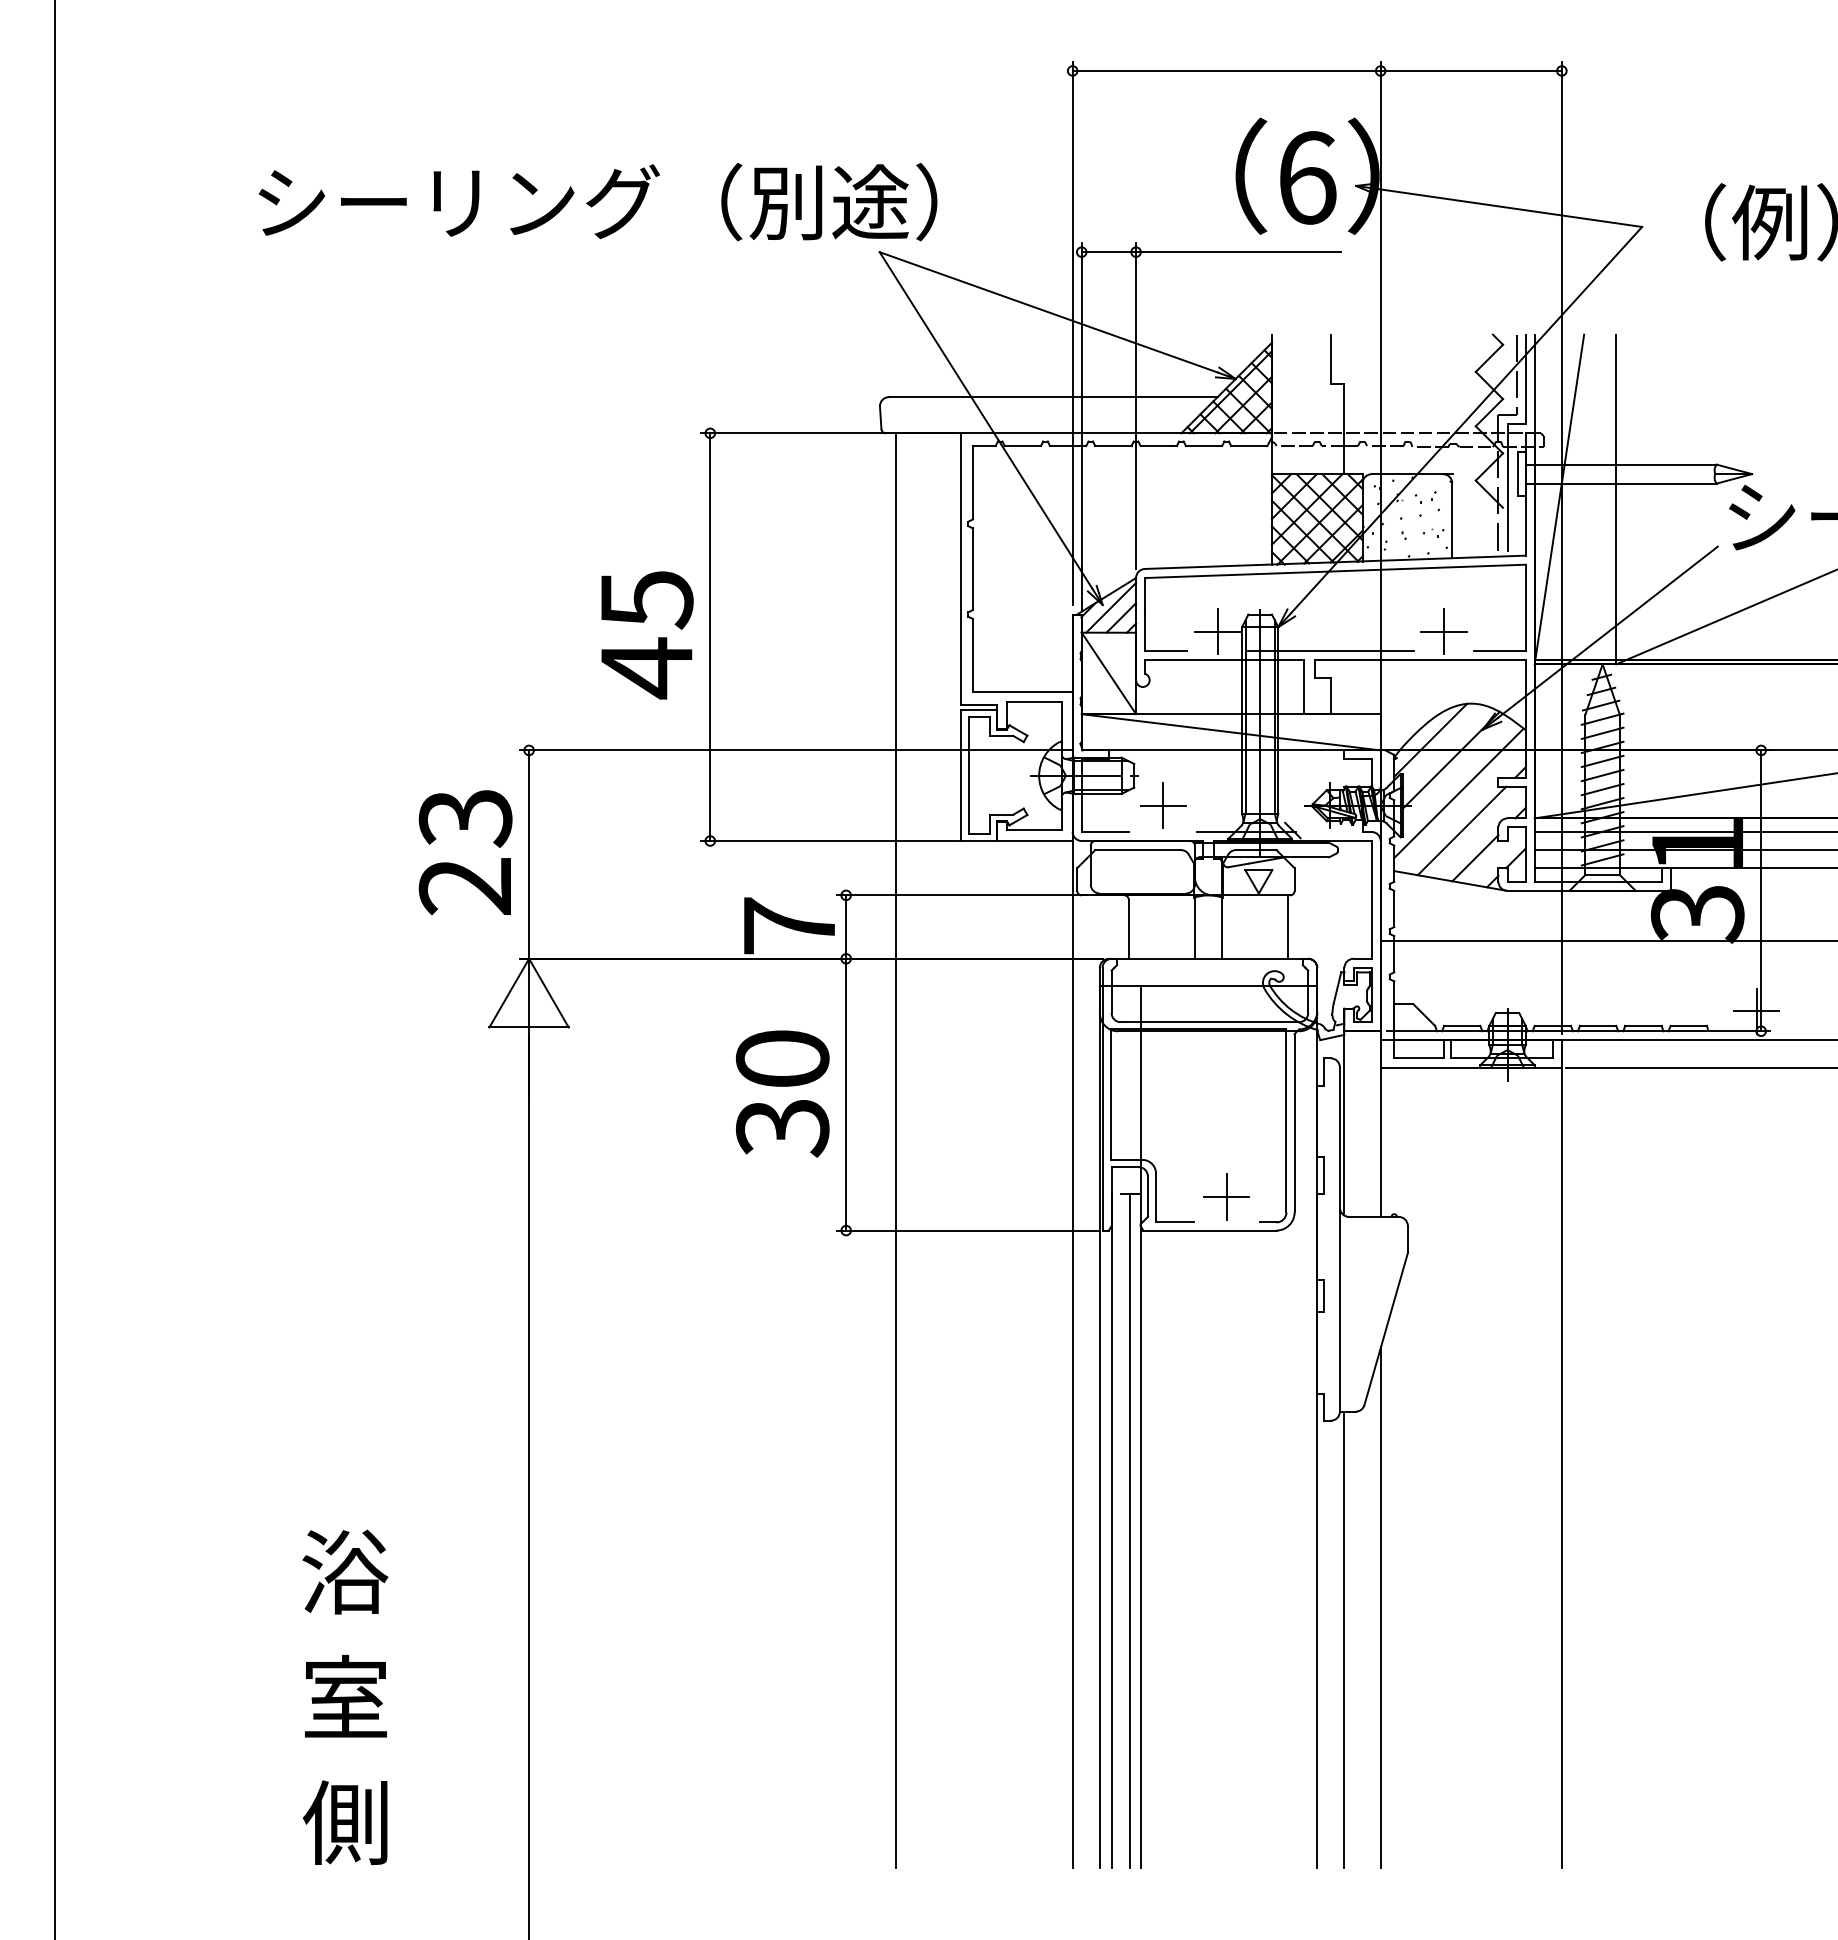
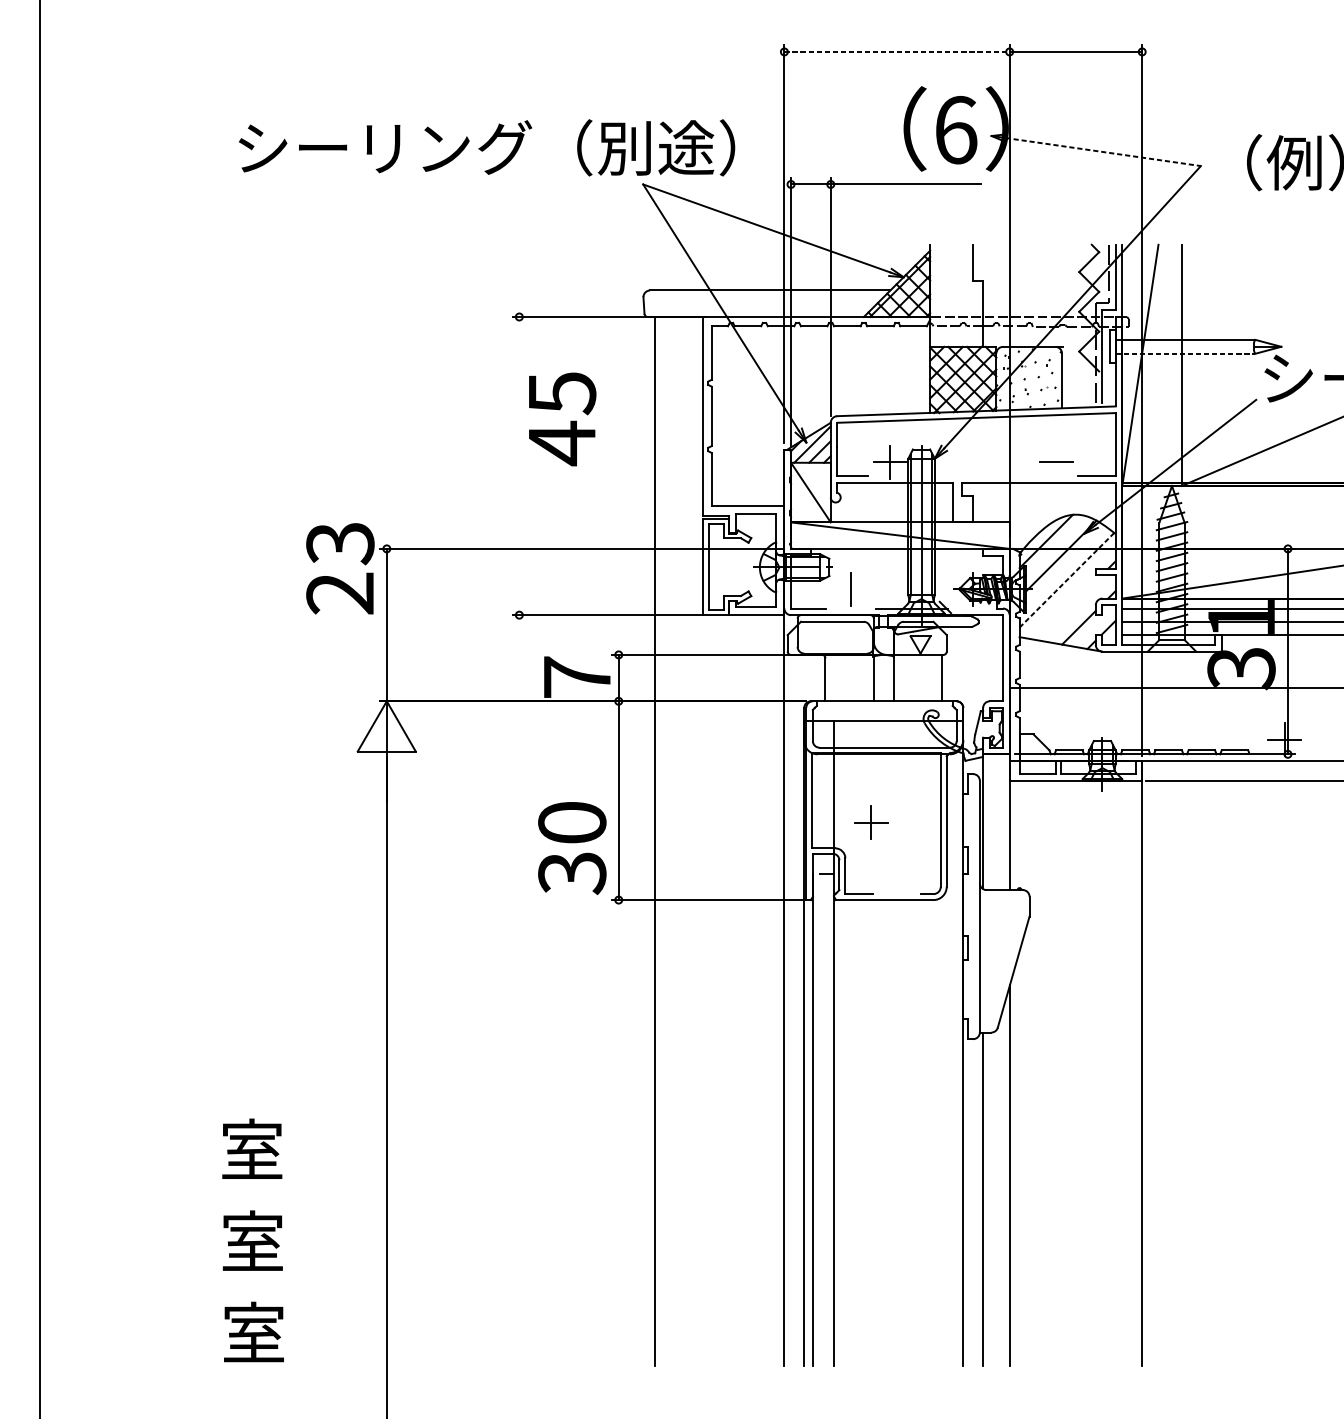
line: (1227, 70) -> (897, 51), solid -> dashed
text: (597, 202) -> (486, 148), moved
line: (1508, 207) -> (1103, 151), solid -> dashed
line: (1621, 483) -> (1185, 353), solid -> dashed
line: (1444, 631) -> (1056, 461), removed
text: (647, 635) -> (562, 419), moved
line: (710, 637) -> (519, 466), removed
line: (1330, 650) -> (972, 475), removed
line: (1459, 793) -> (1067, 580), solid -> dashed
line: (1162, 805) -> (850, 589), removed
line: (1461, 830) -> (1068, 607), removed
text: (465, 852) -> (340, 568), moved
text: (782, 1093) -> (572, 848), moved
part: (1226, 1196) -> (871, 822), moved
line: (1129, 1531) -> (825, 1120), removed
text: (345, 1571) -> (252, 1149), 浴 -> 室
text: (345, 1821) -> (252, 1332), 側 -> 室

